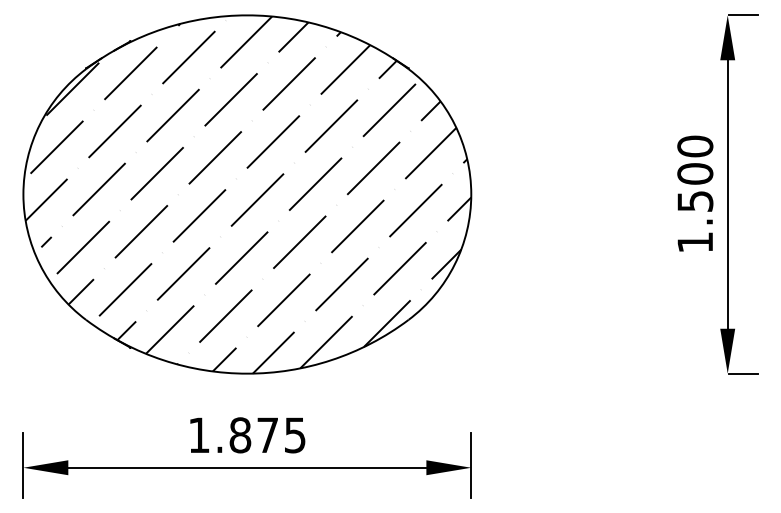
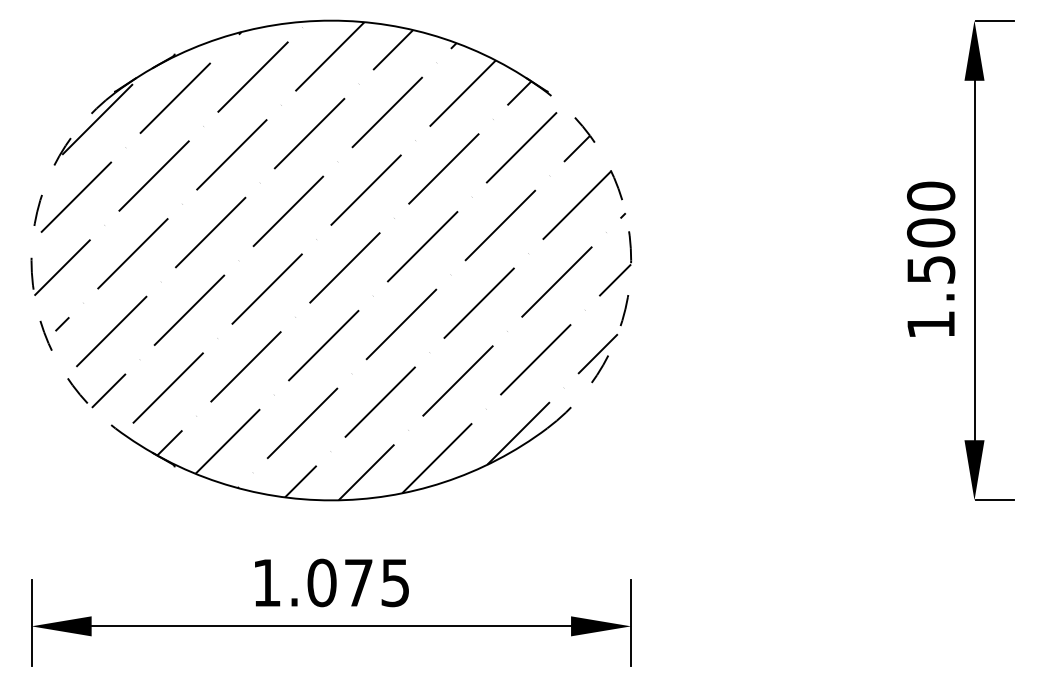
arc: (23, 194) -> (31, 260), solid -> dashed
arc: (471, 194) -> (631, 260), solid -> dashed
text: (240, 435) -> (322, 583), 1.875 -> 1.075

